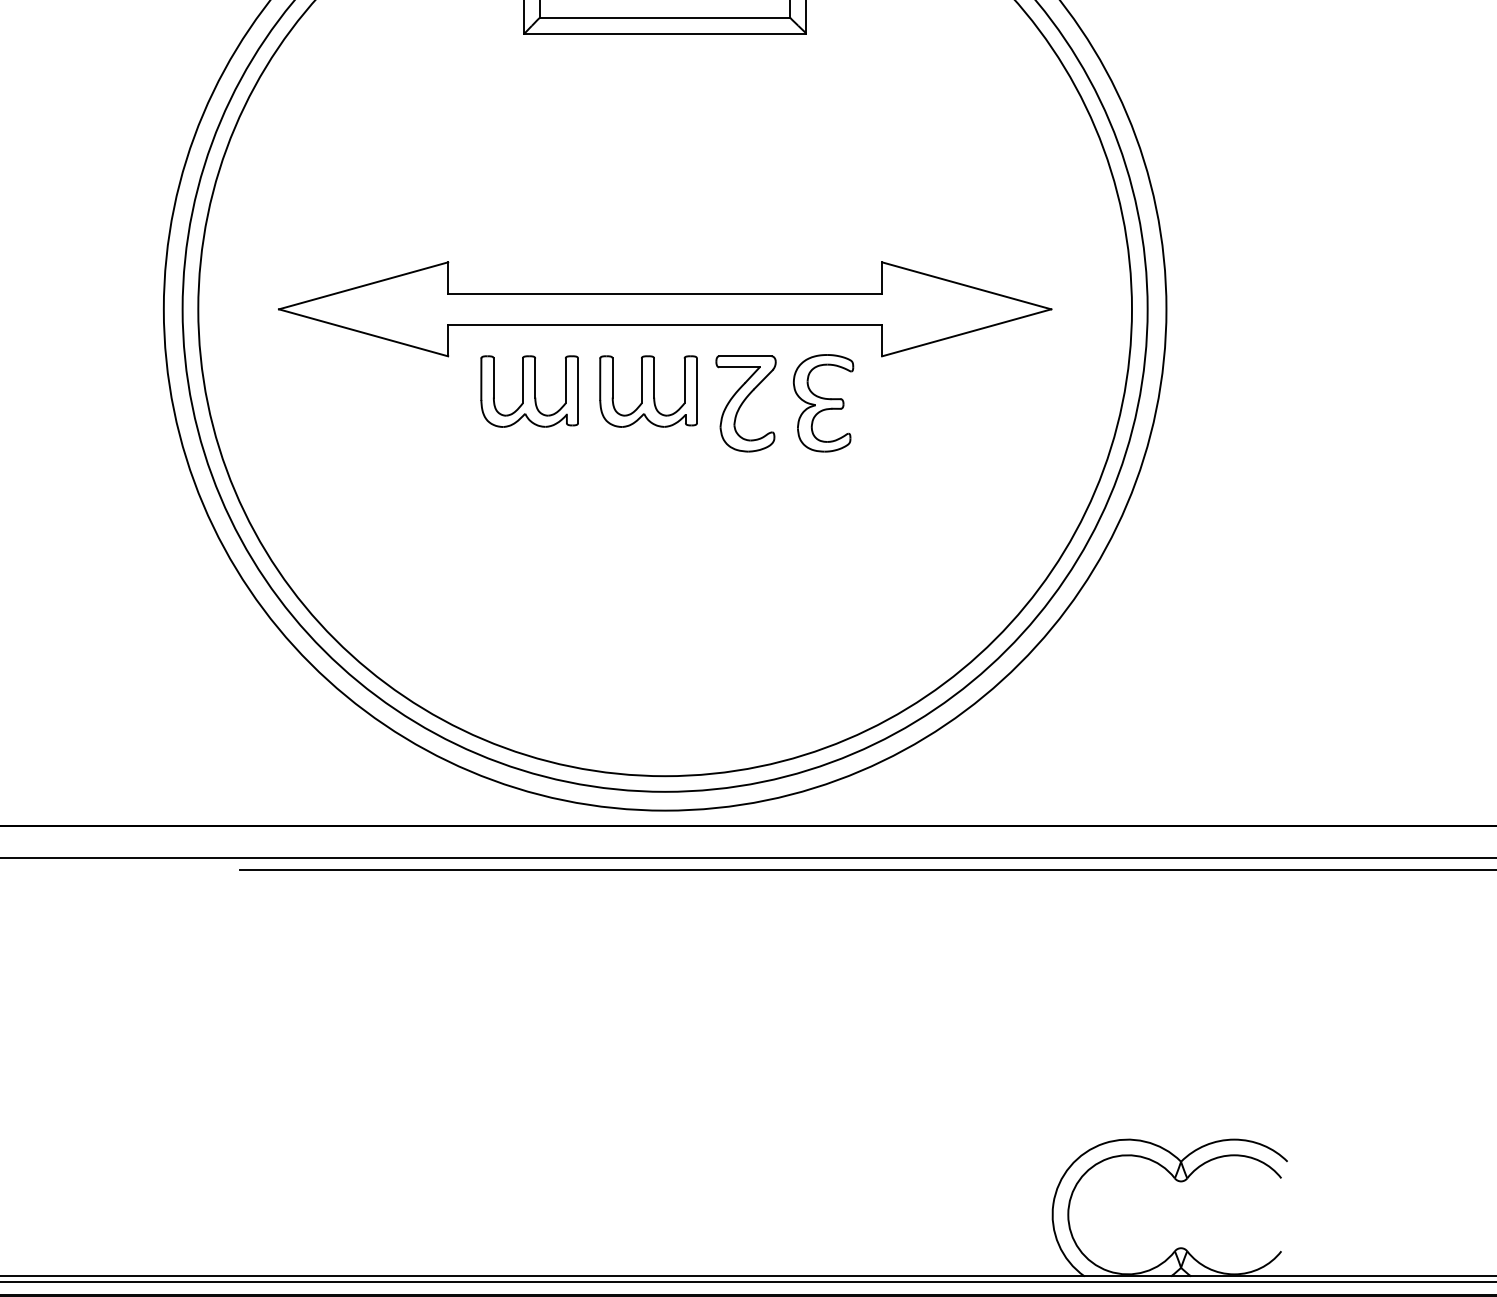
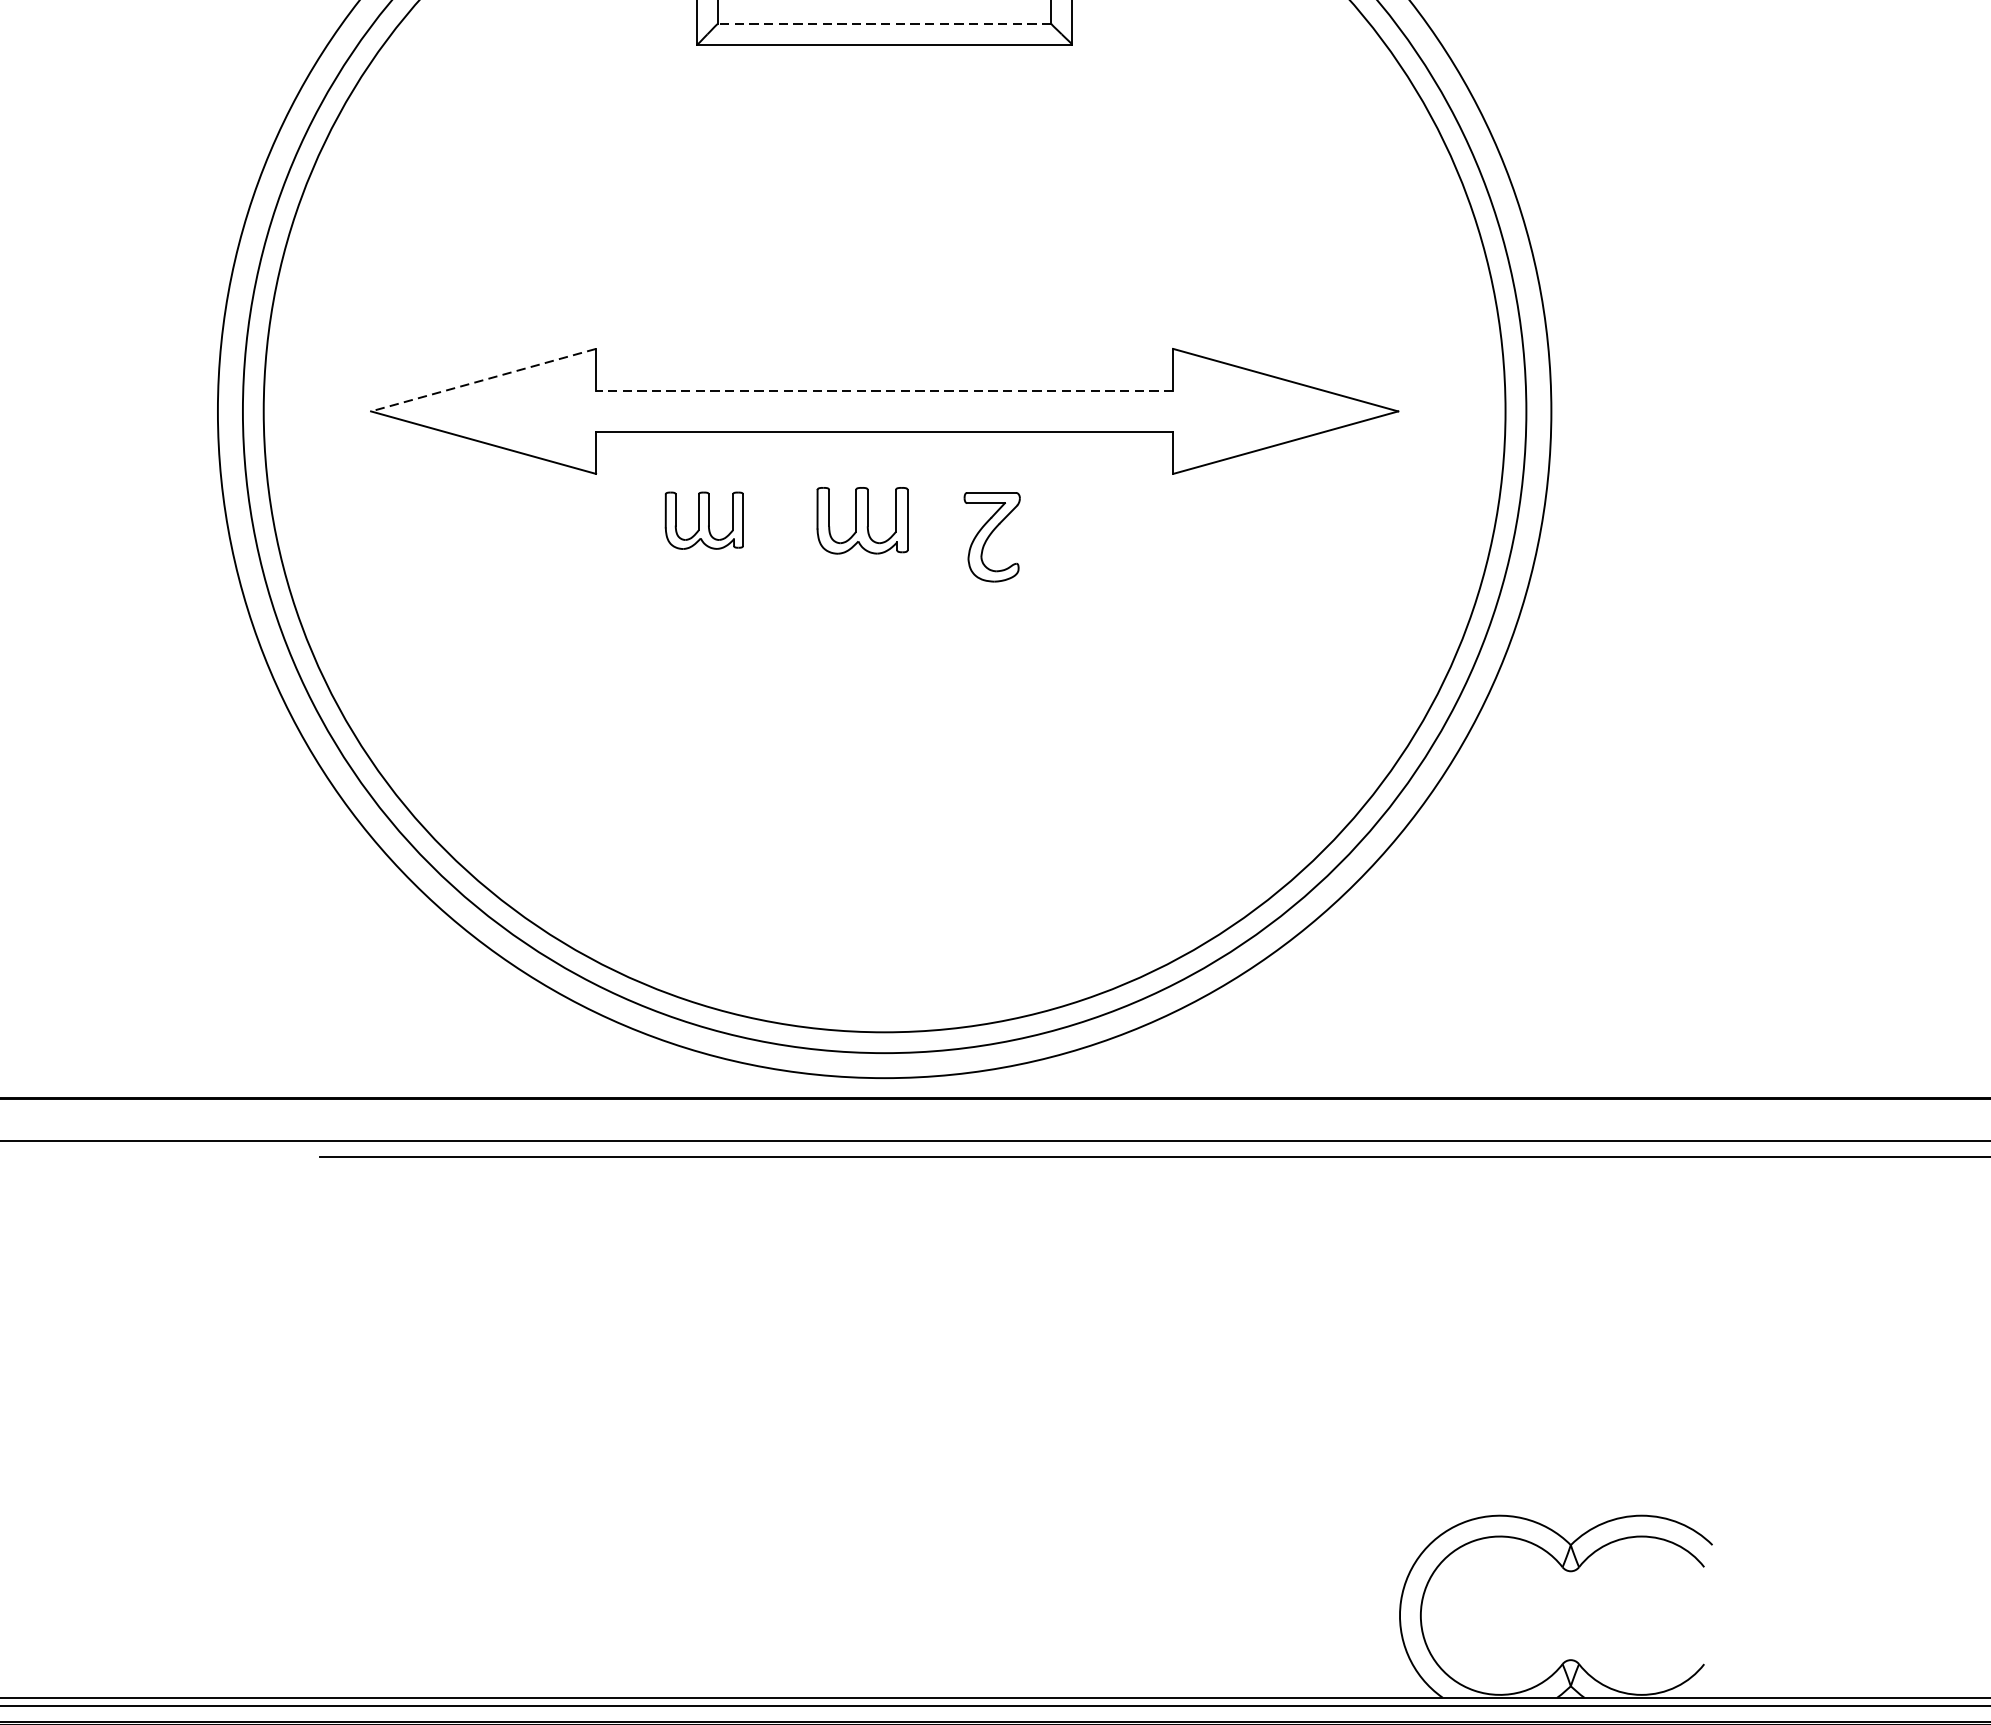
line: (664, 17) -> (883, 23), solid -> dashed
line: (363, 285) -> (483, 379), solid -> dashed
line: (665, 293) -> (885, 390), solid -> dashed
part: (529, 391) -> (704, 520), size x0.6
part: (648, 391) -> (862, 520), size x0.7
part: (745, 403) -> (991, 536), size x0.7
part: (823, 403) -> (1095, 536), removed

